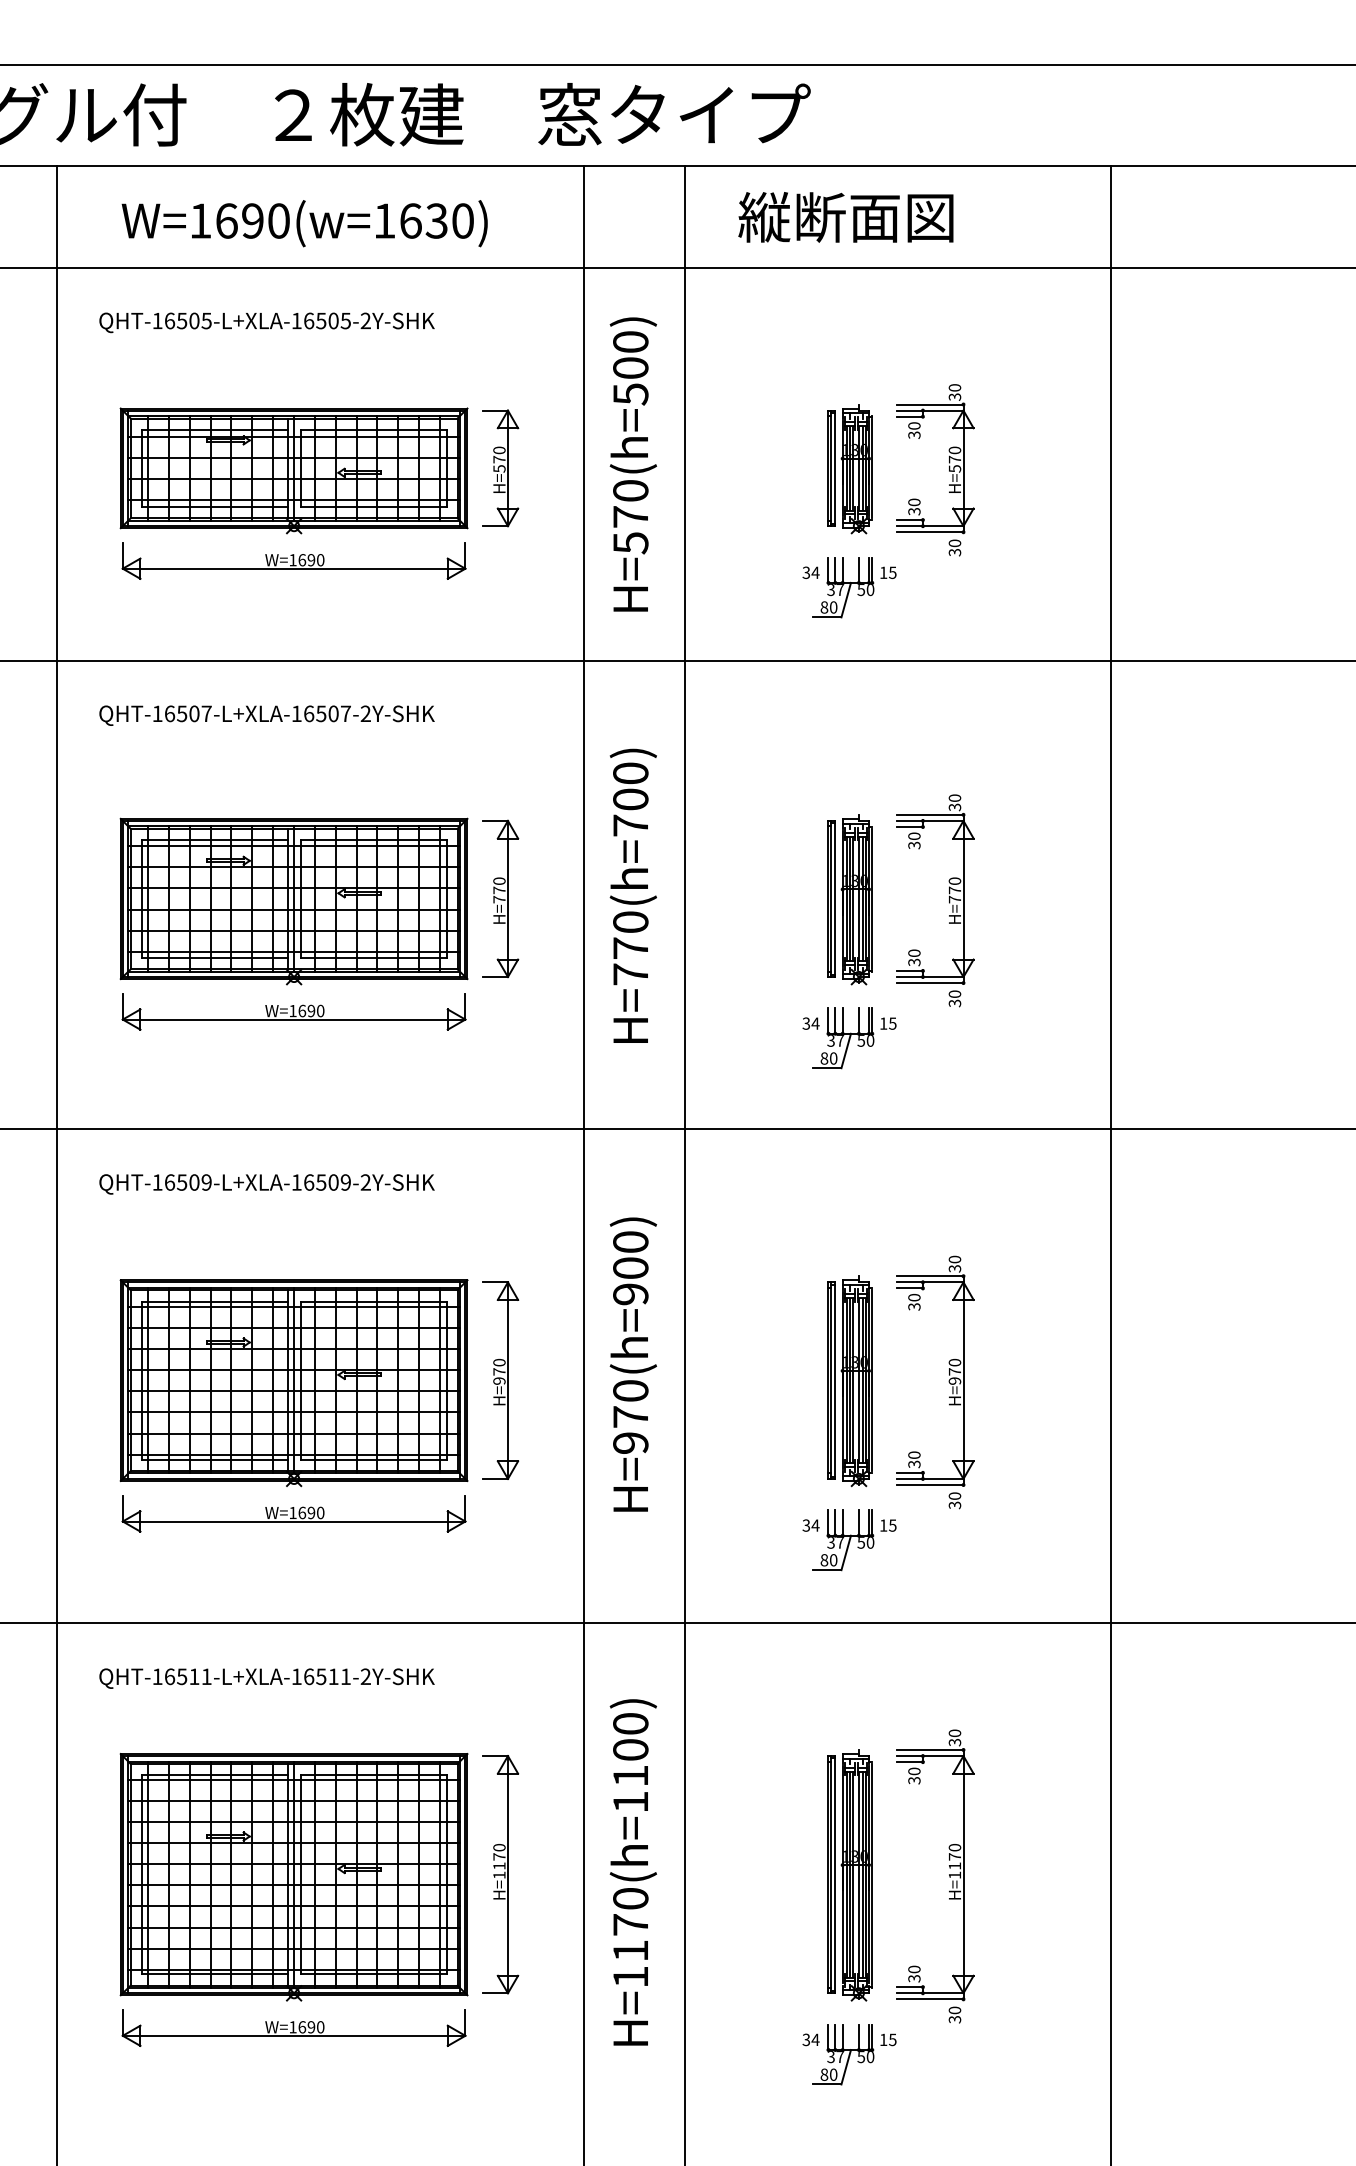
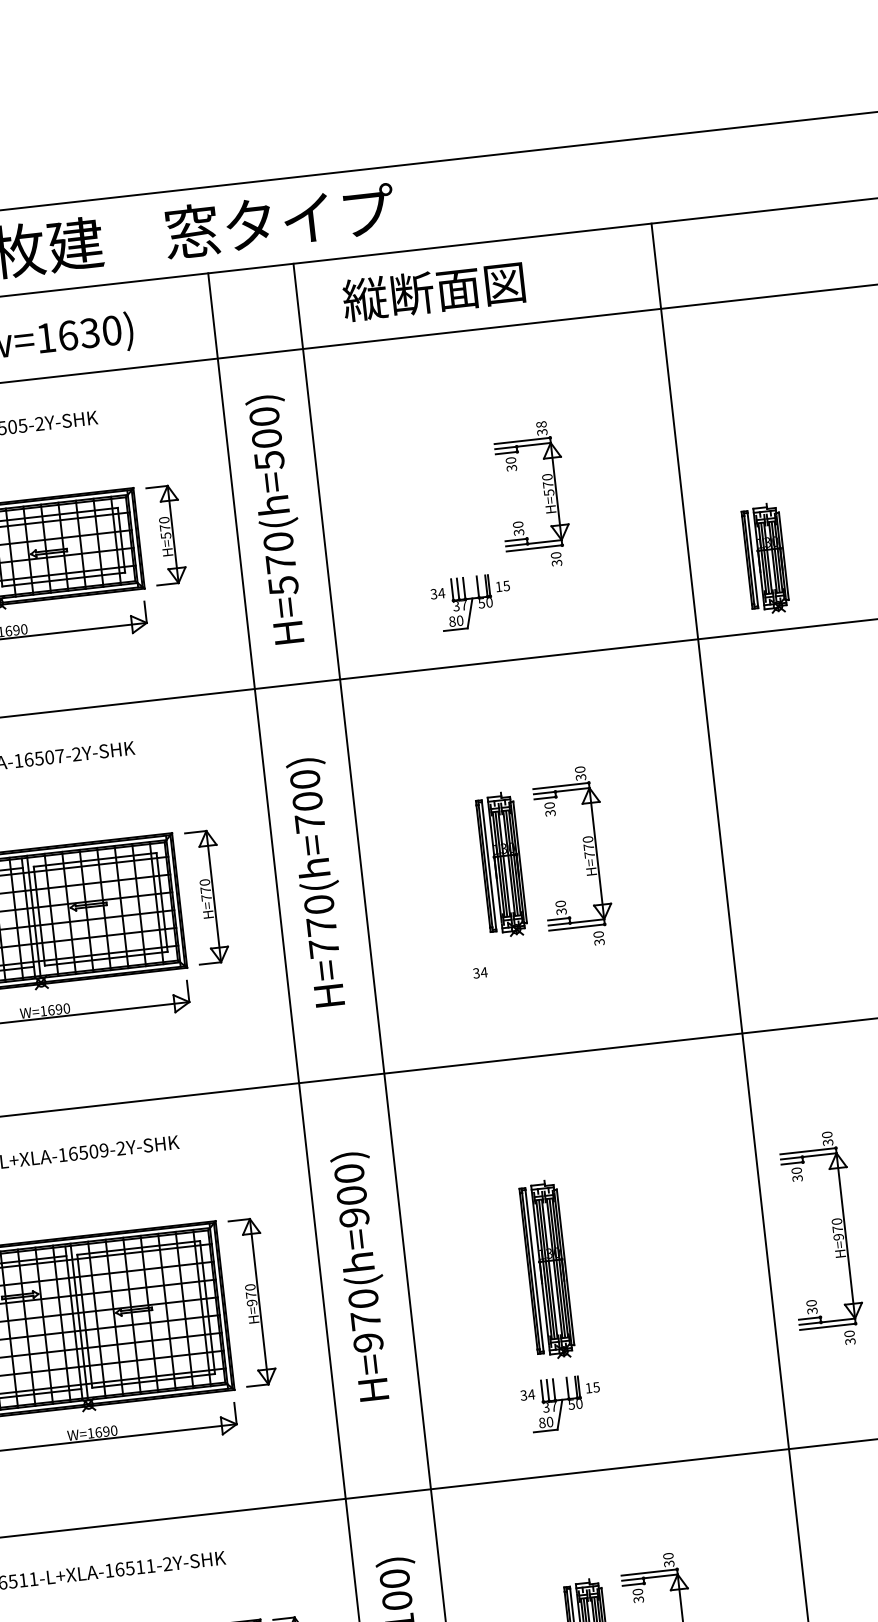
text: (954, 387) -> (541, 424), 30 -> 38
part: (849, 469) -> (764, 559), moved
part: (854, 1038) -> (518, 981), removed
part: (948, 1382) -> (833, 1238), moved

